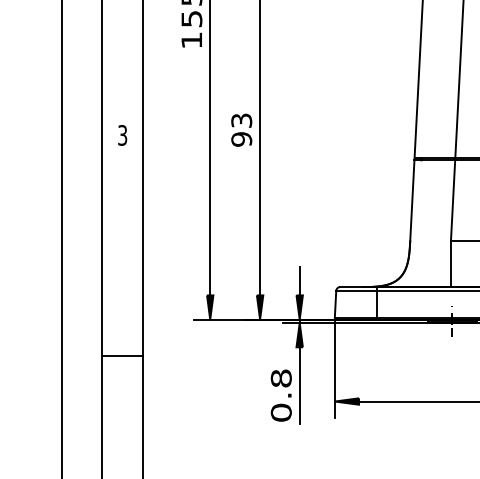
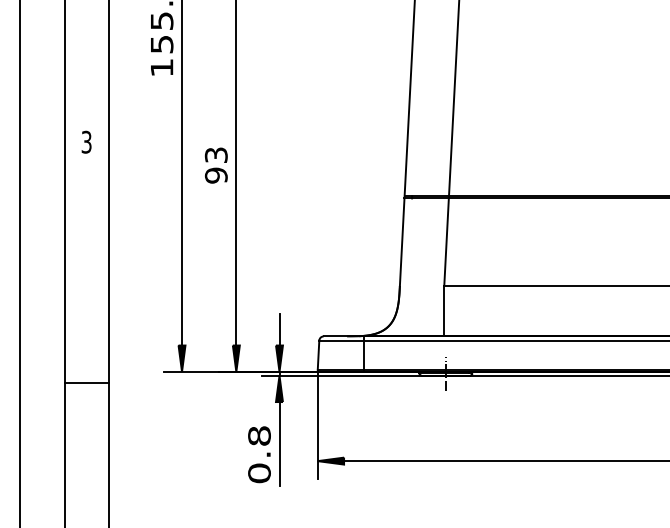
text: (122, 134) -> (86, 141), moved
line: (122, 355) -> (86, 383), moved

